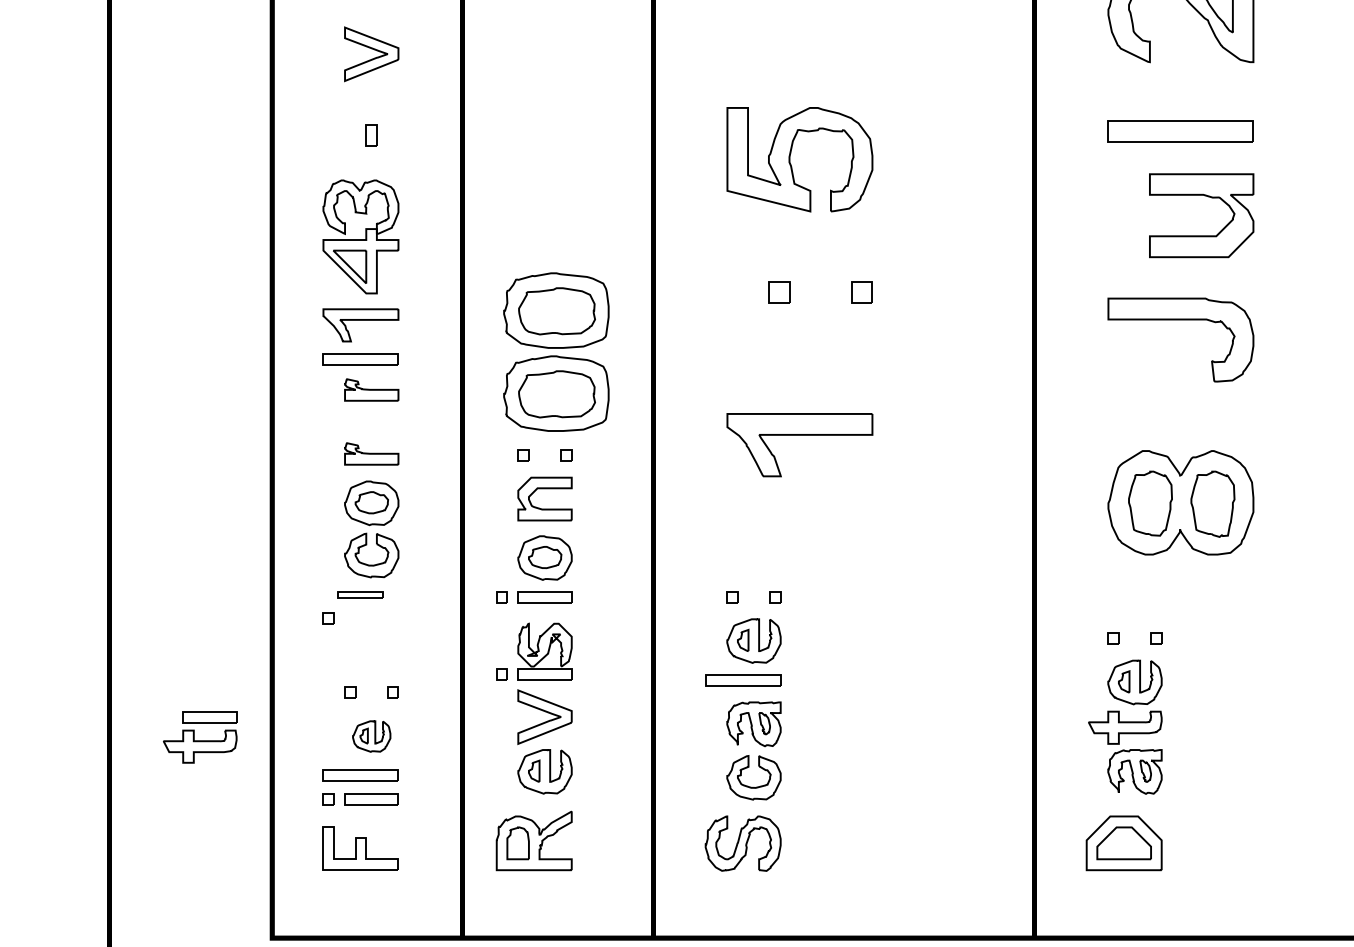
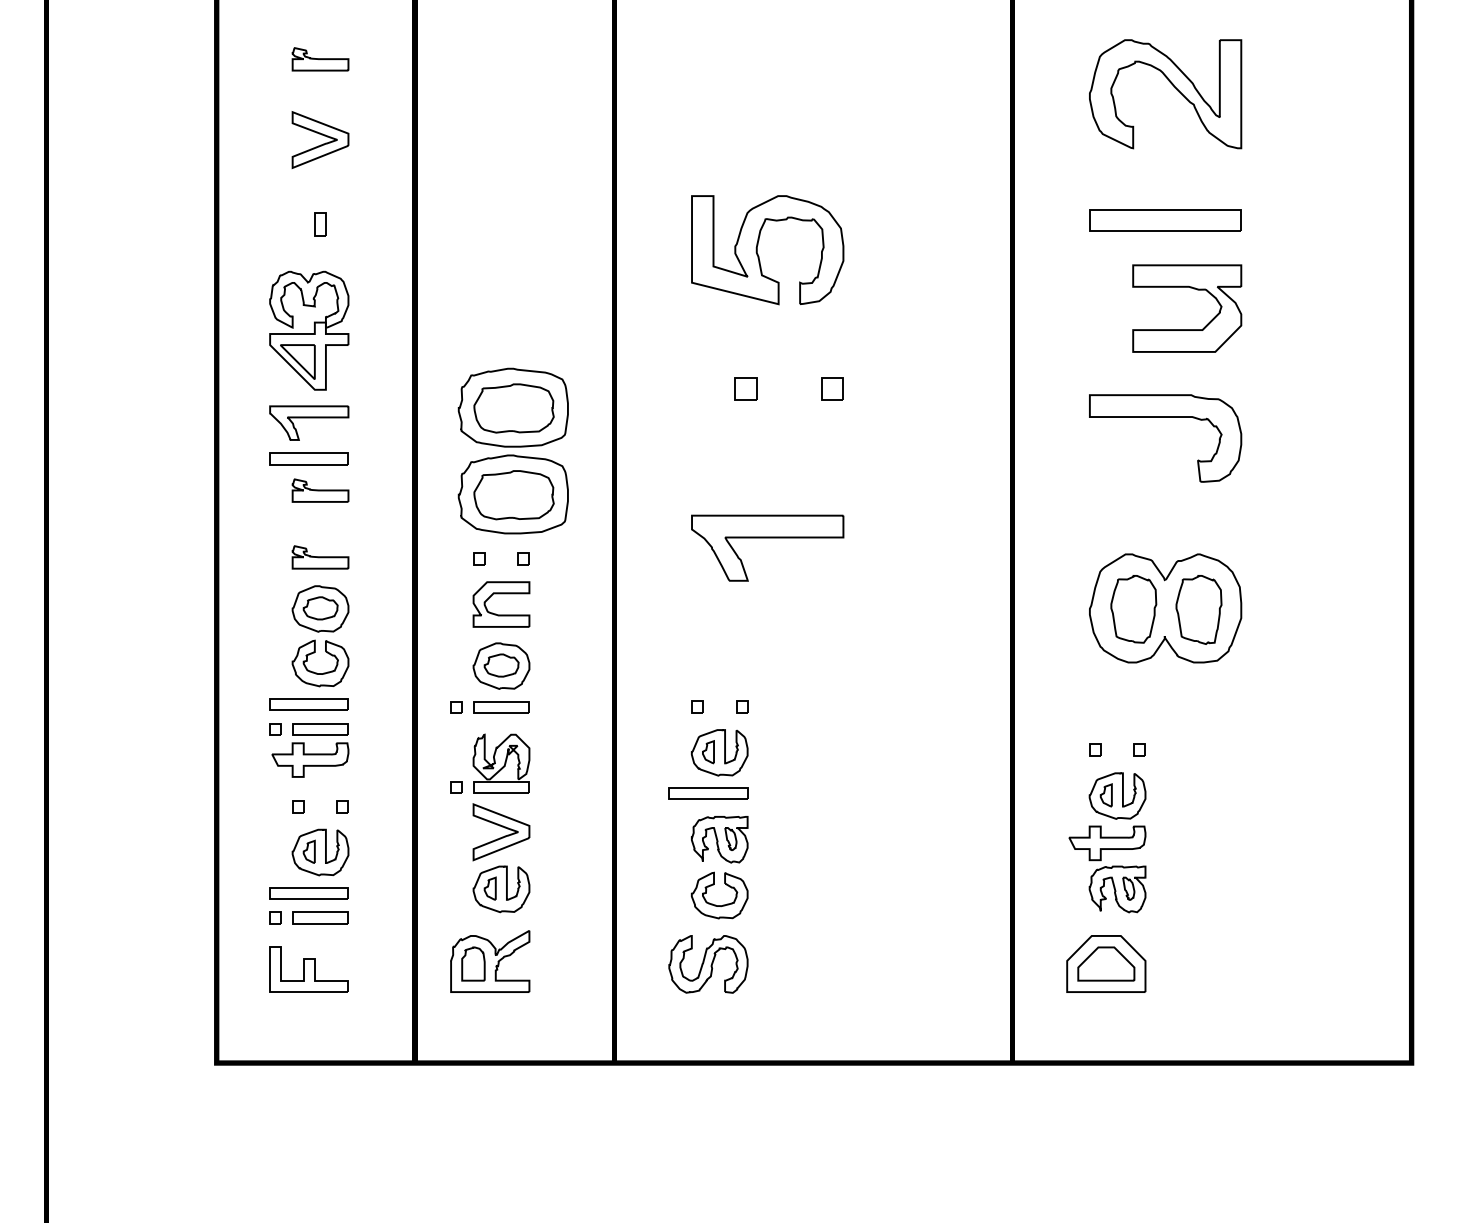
part: (360, 594) -> (308, 704), size x1.67
part: (371, 736) -> (320, 852), size x1.43
part: (200, 737) -> (310, 750), moved

